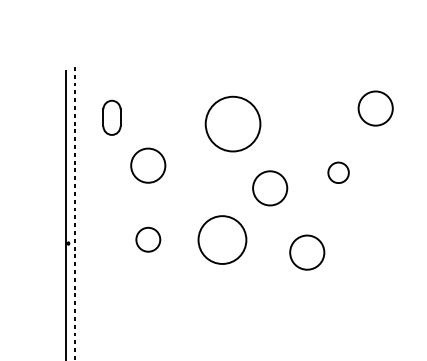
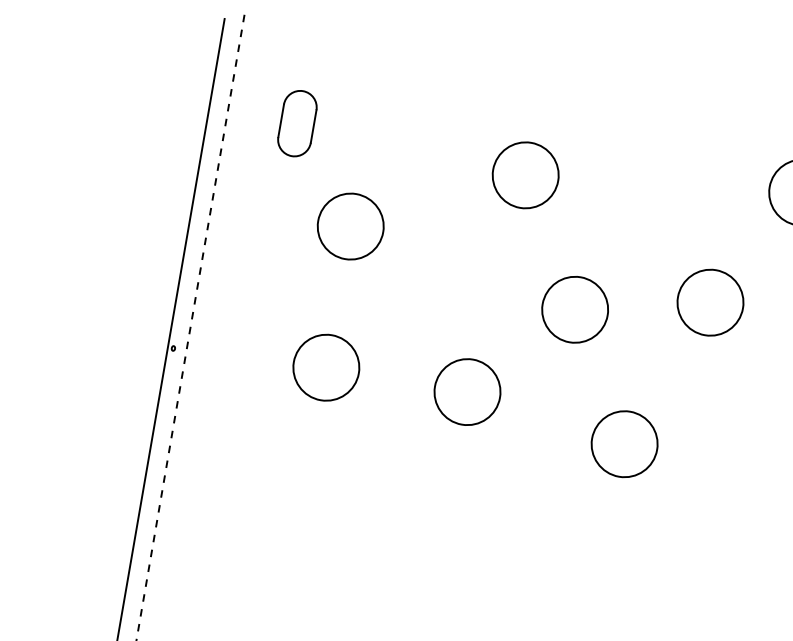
circle: (232, 124) -> (524, 175), size x0.62
circle: (338, 172) -> (710, 302), size x1.67
circle: (148, 239) -> (326, 367), size x1.43
circle: (222, 239) -> (467, 391), size x0.71

